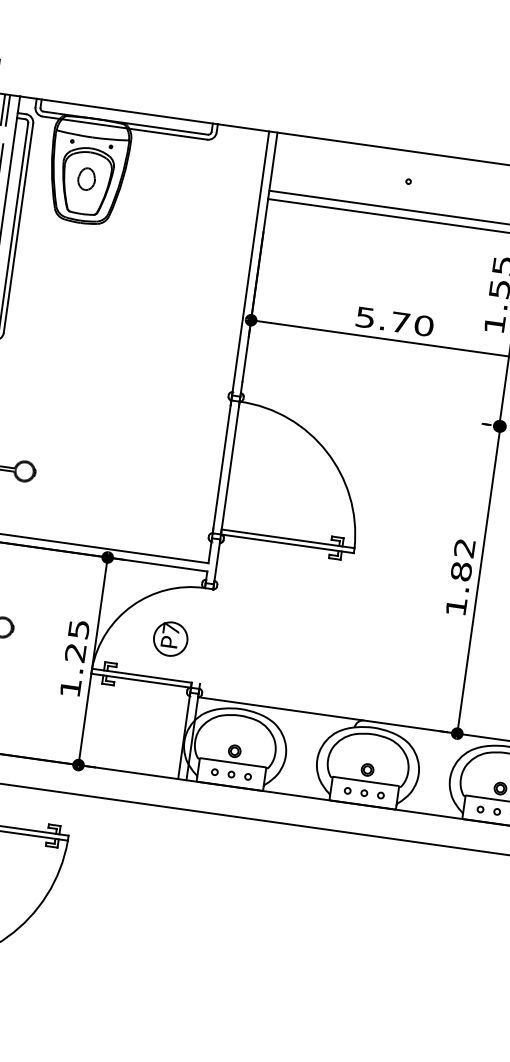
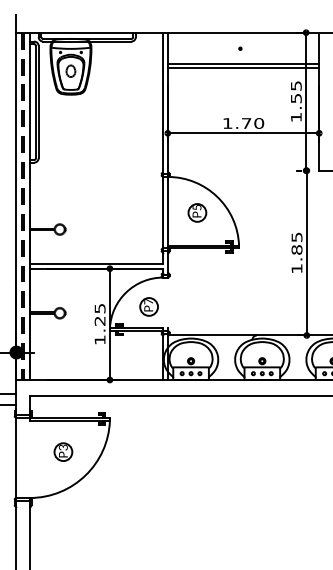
text: (364, 317) -> (227, 123), 5.70 -> 1.70
part: (285, 475) -> (197, 212), added
text: (463, 548) -> (296, 237), 1.82 -> 1.85

